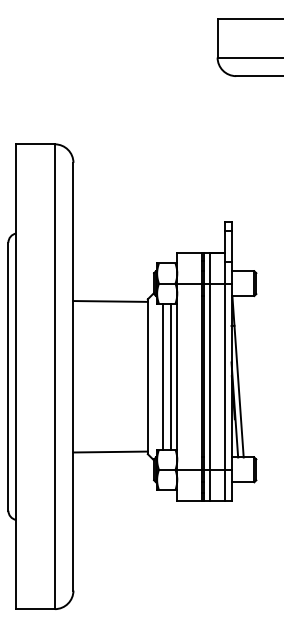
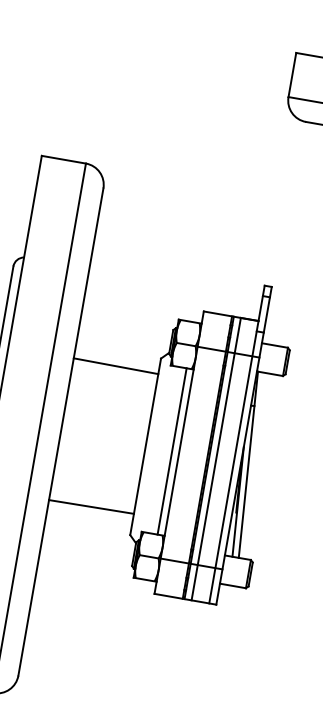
line: (110, 301) -> (115, 366), moved
line: (163, 376) -> (163, 449), removed
line: (110, 451) -> (91, 506), moved

